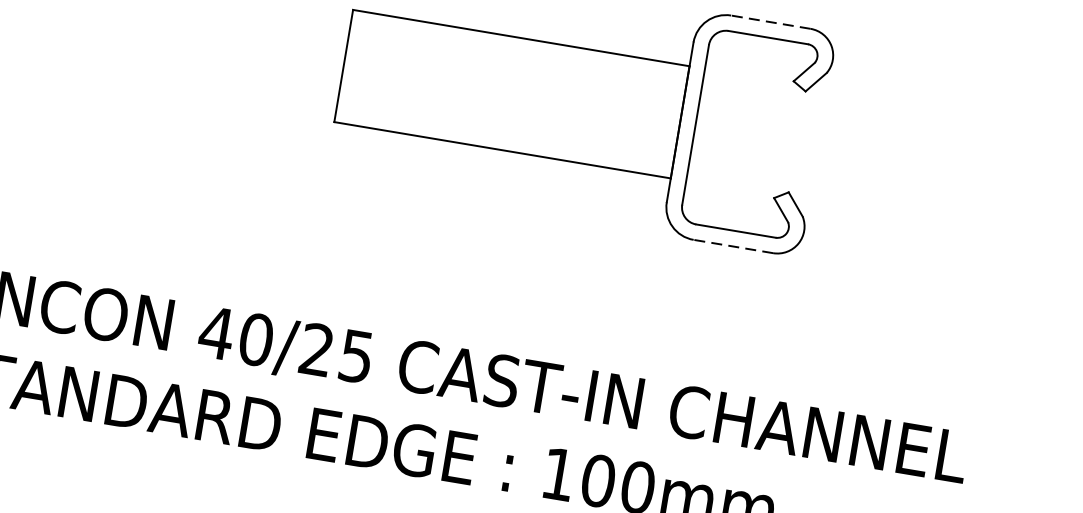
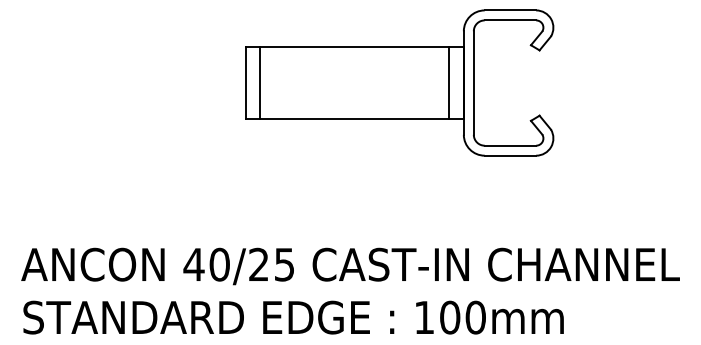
line: (770, 22) -> (510, 10), dashed -> solid
line: (366, 68) -> (260, 82), added
line: (658, 117) -> (449, 82), added
line: (733, 246) -> (510, 155), dashed -> solid

